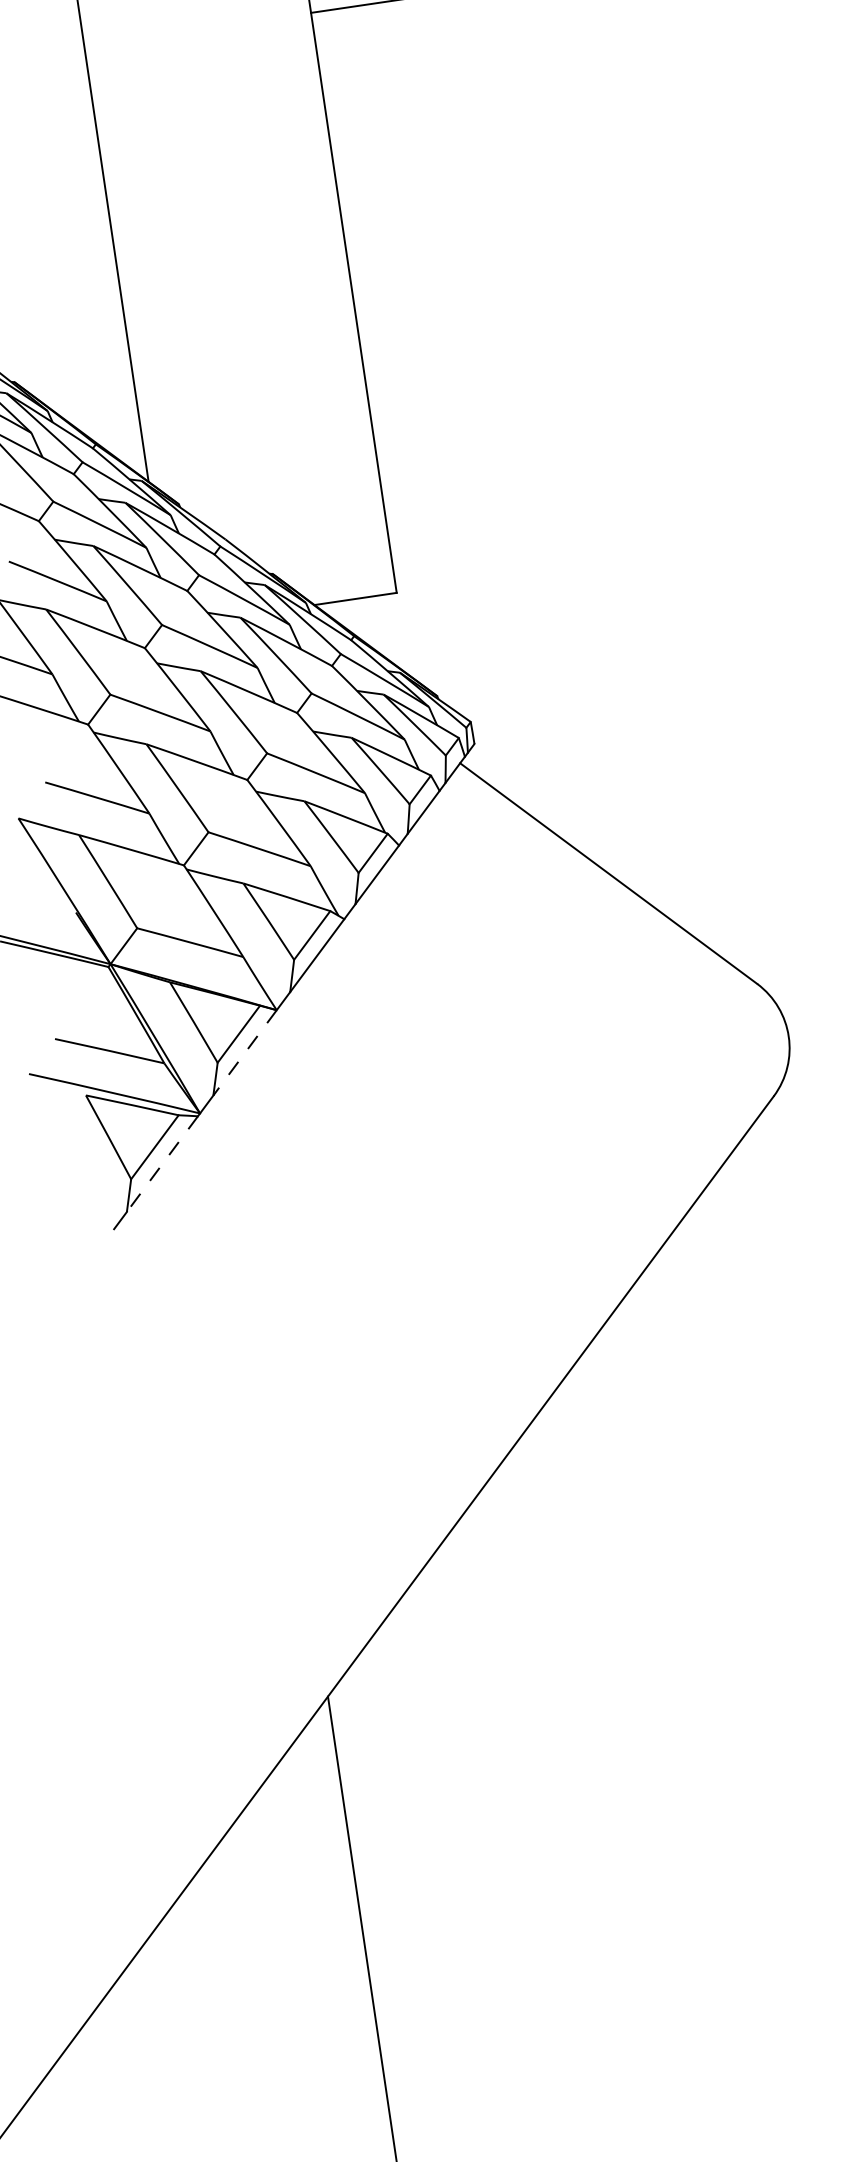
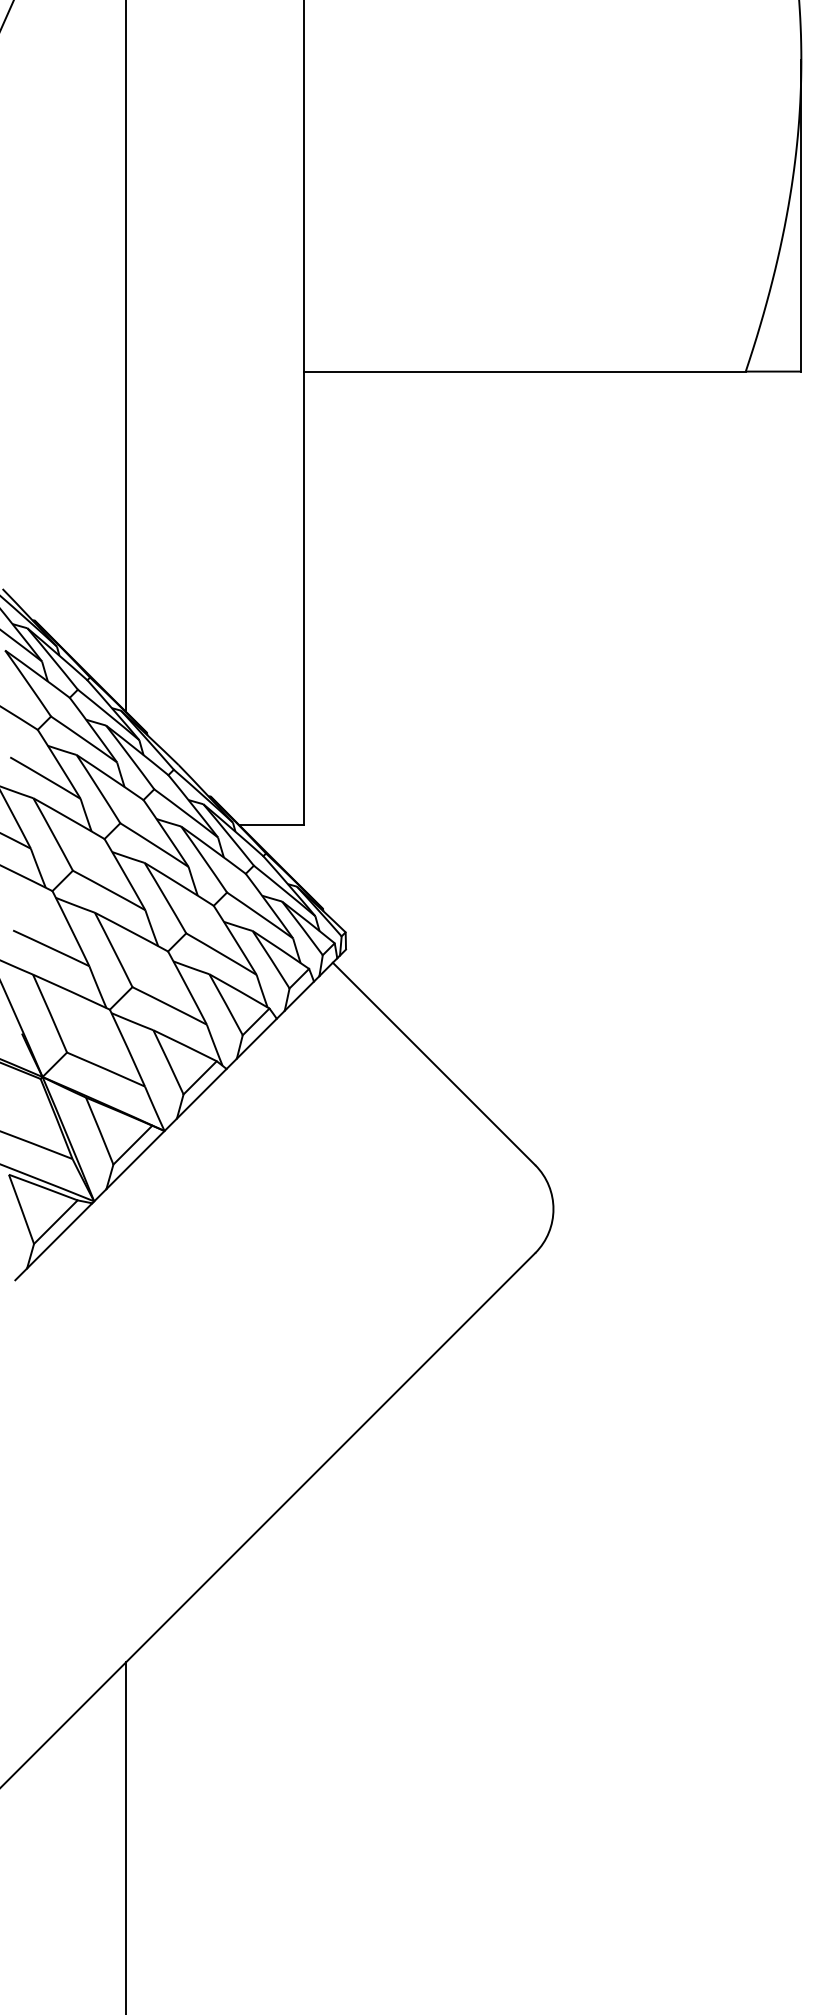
line: (245, 1053) -> (135, 1160), dashed -> solid
line: (162, 1164) -> (59, 1236), dashed -> solid

